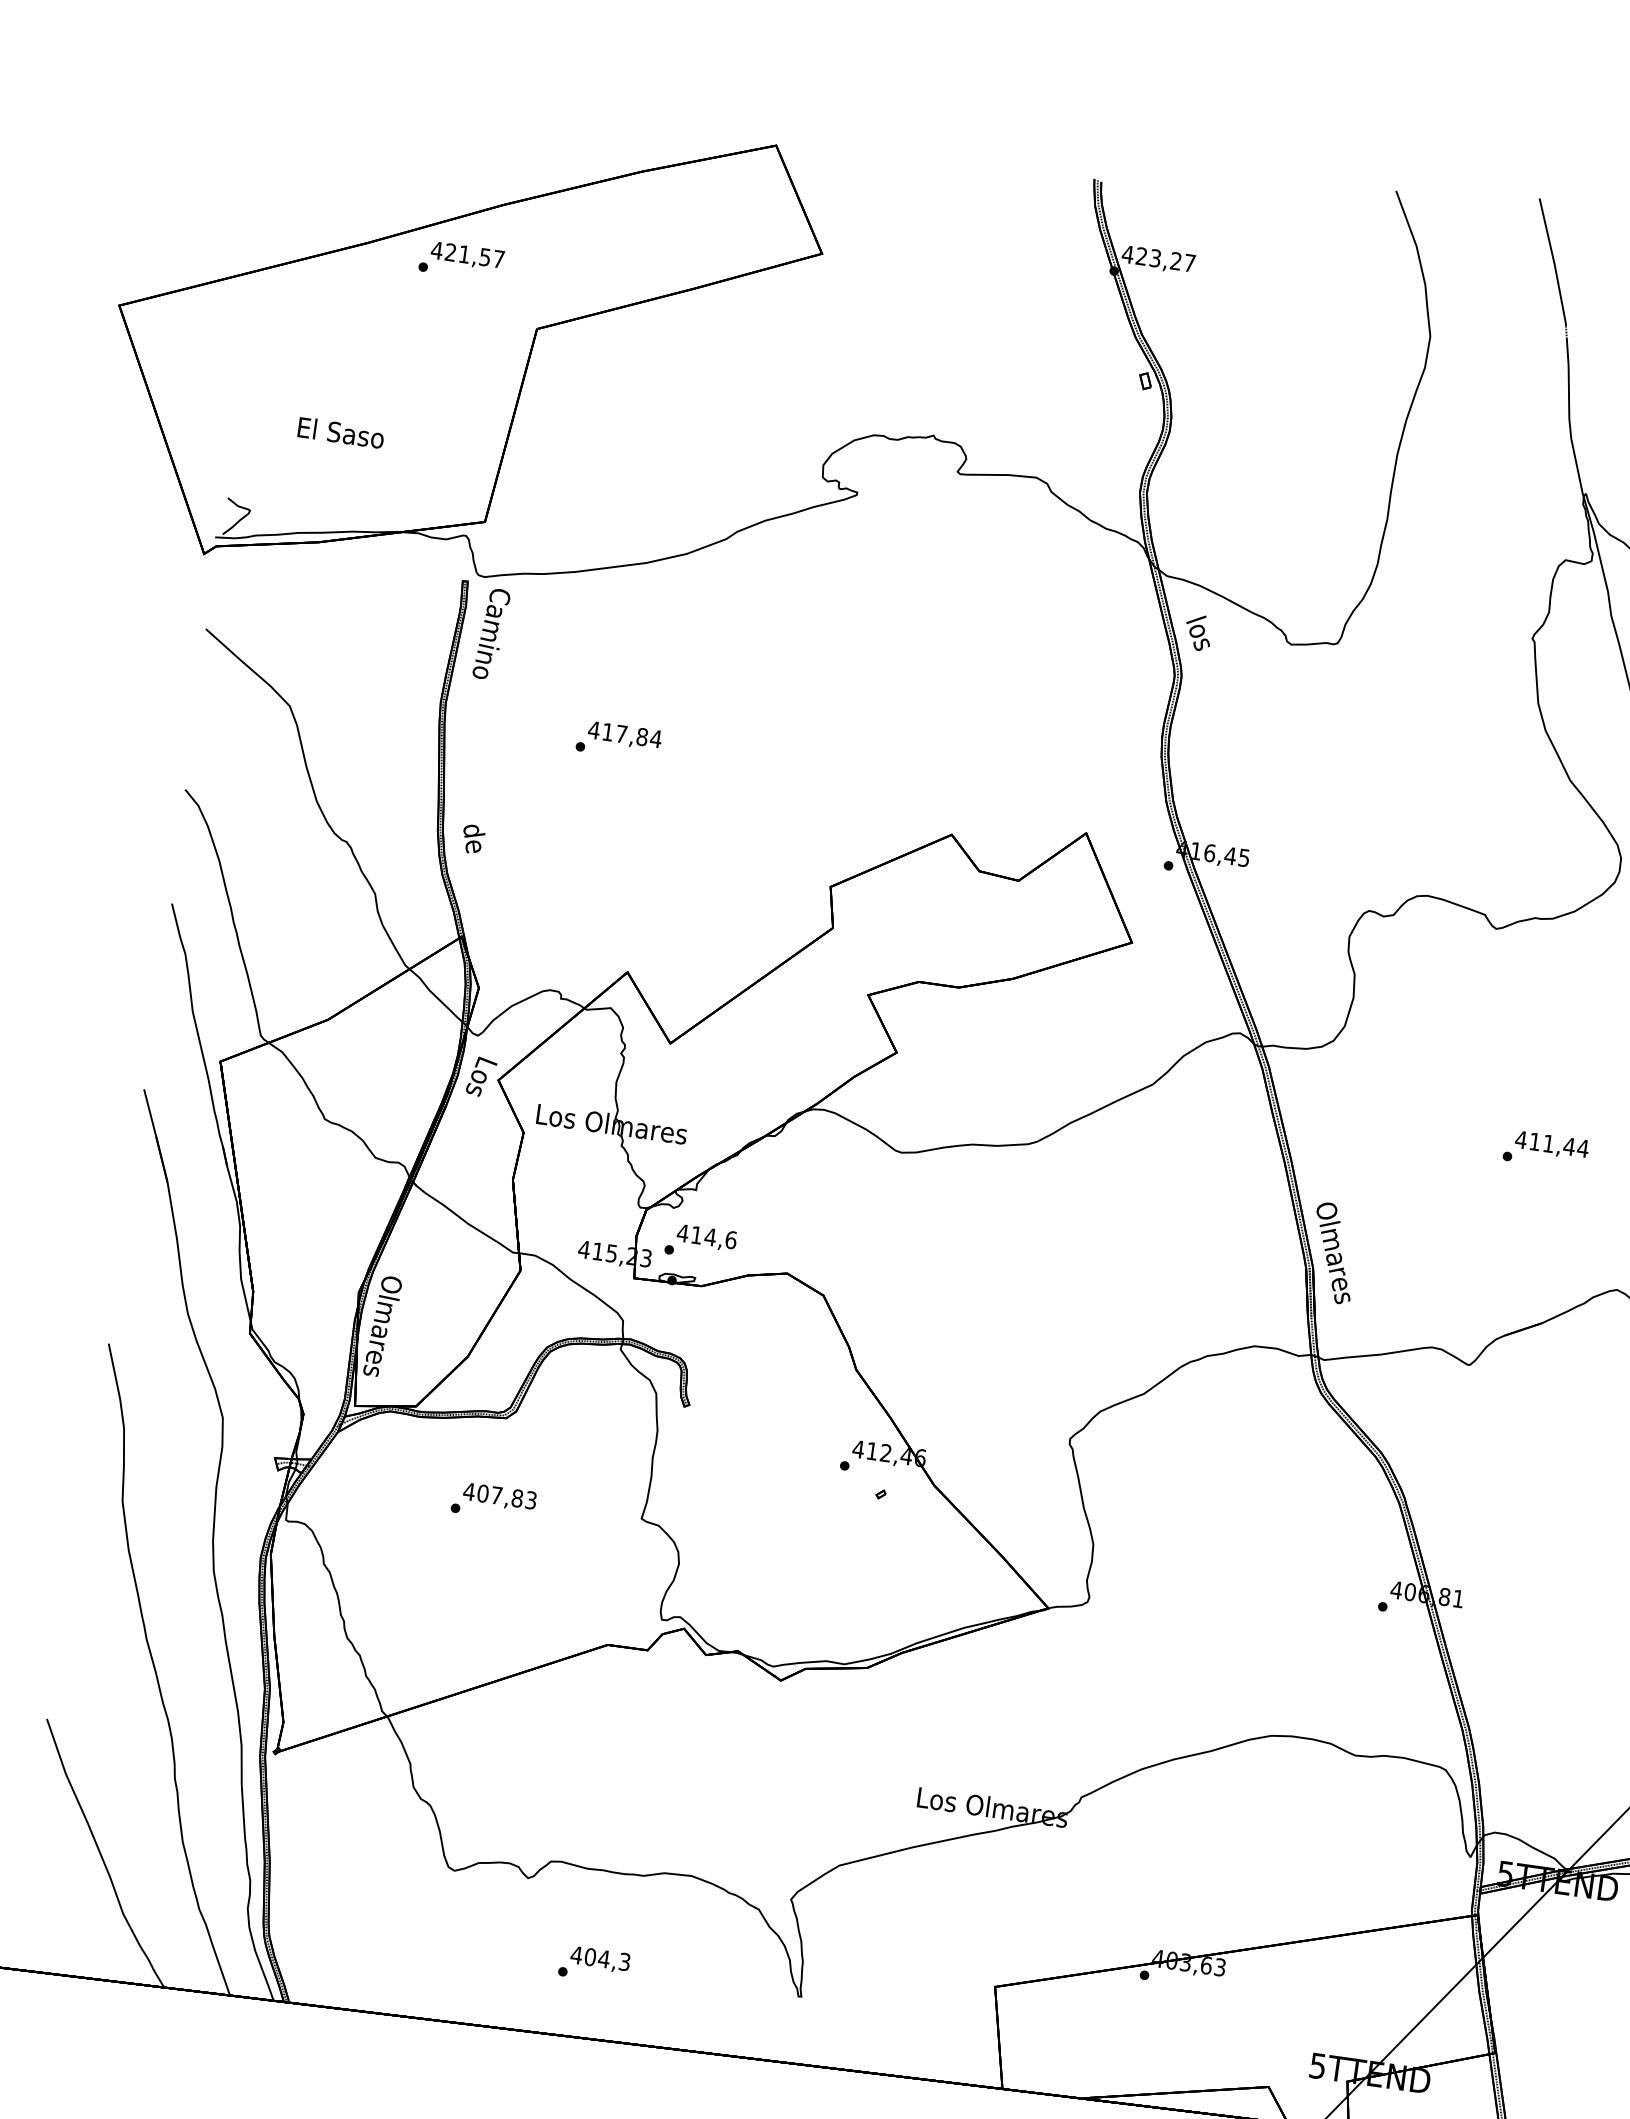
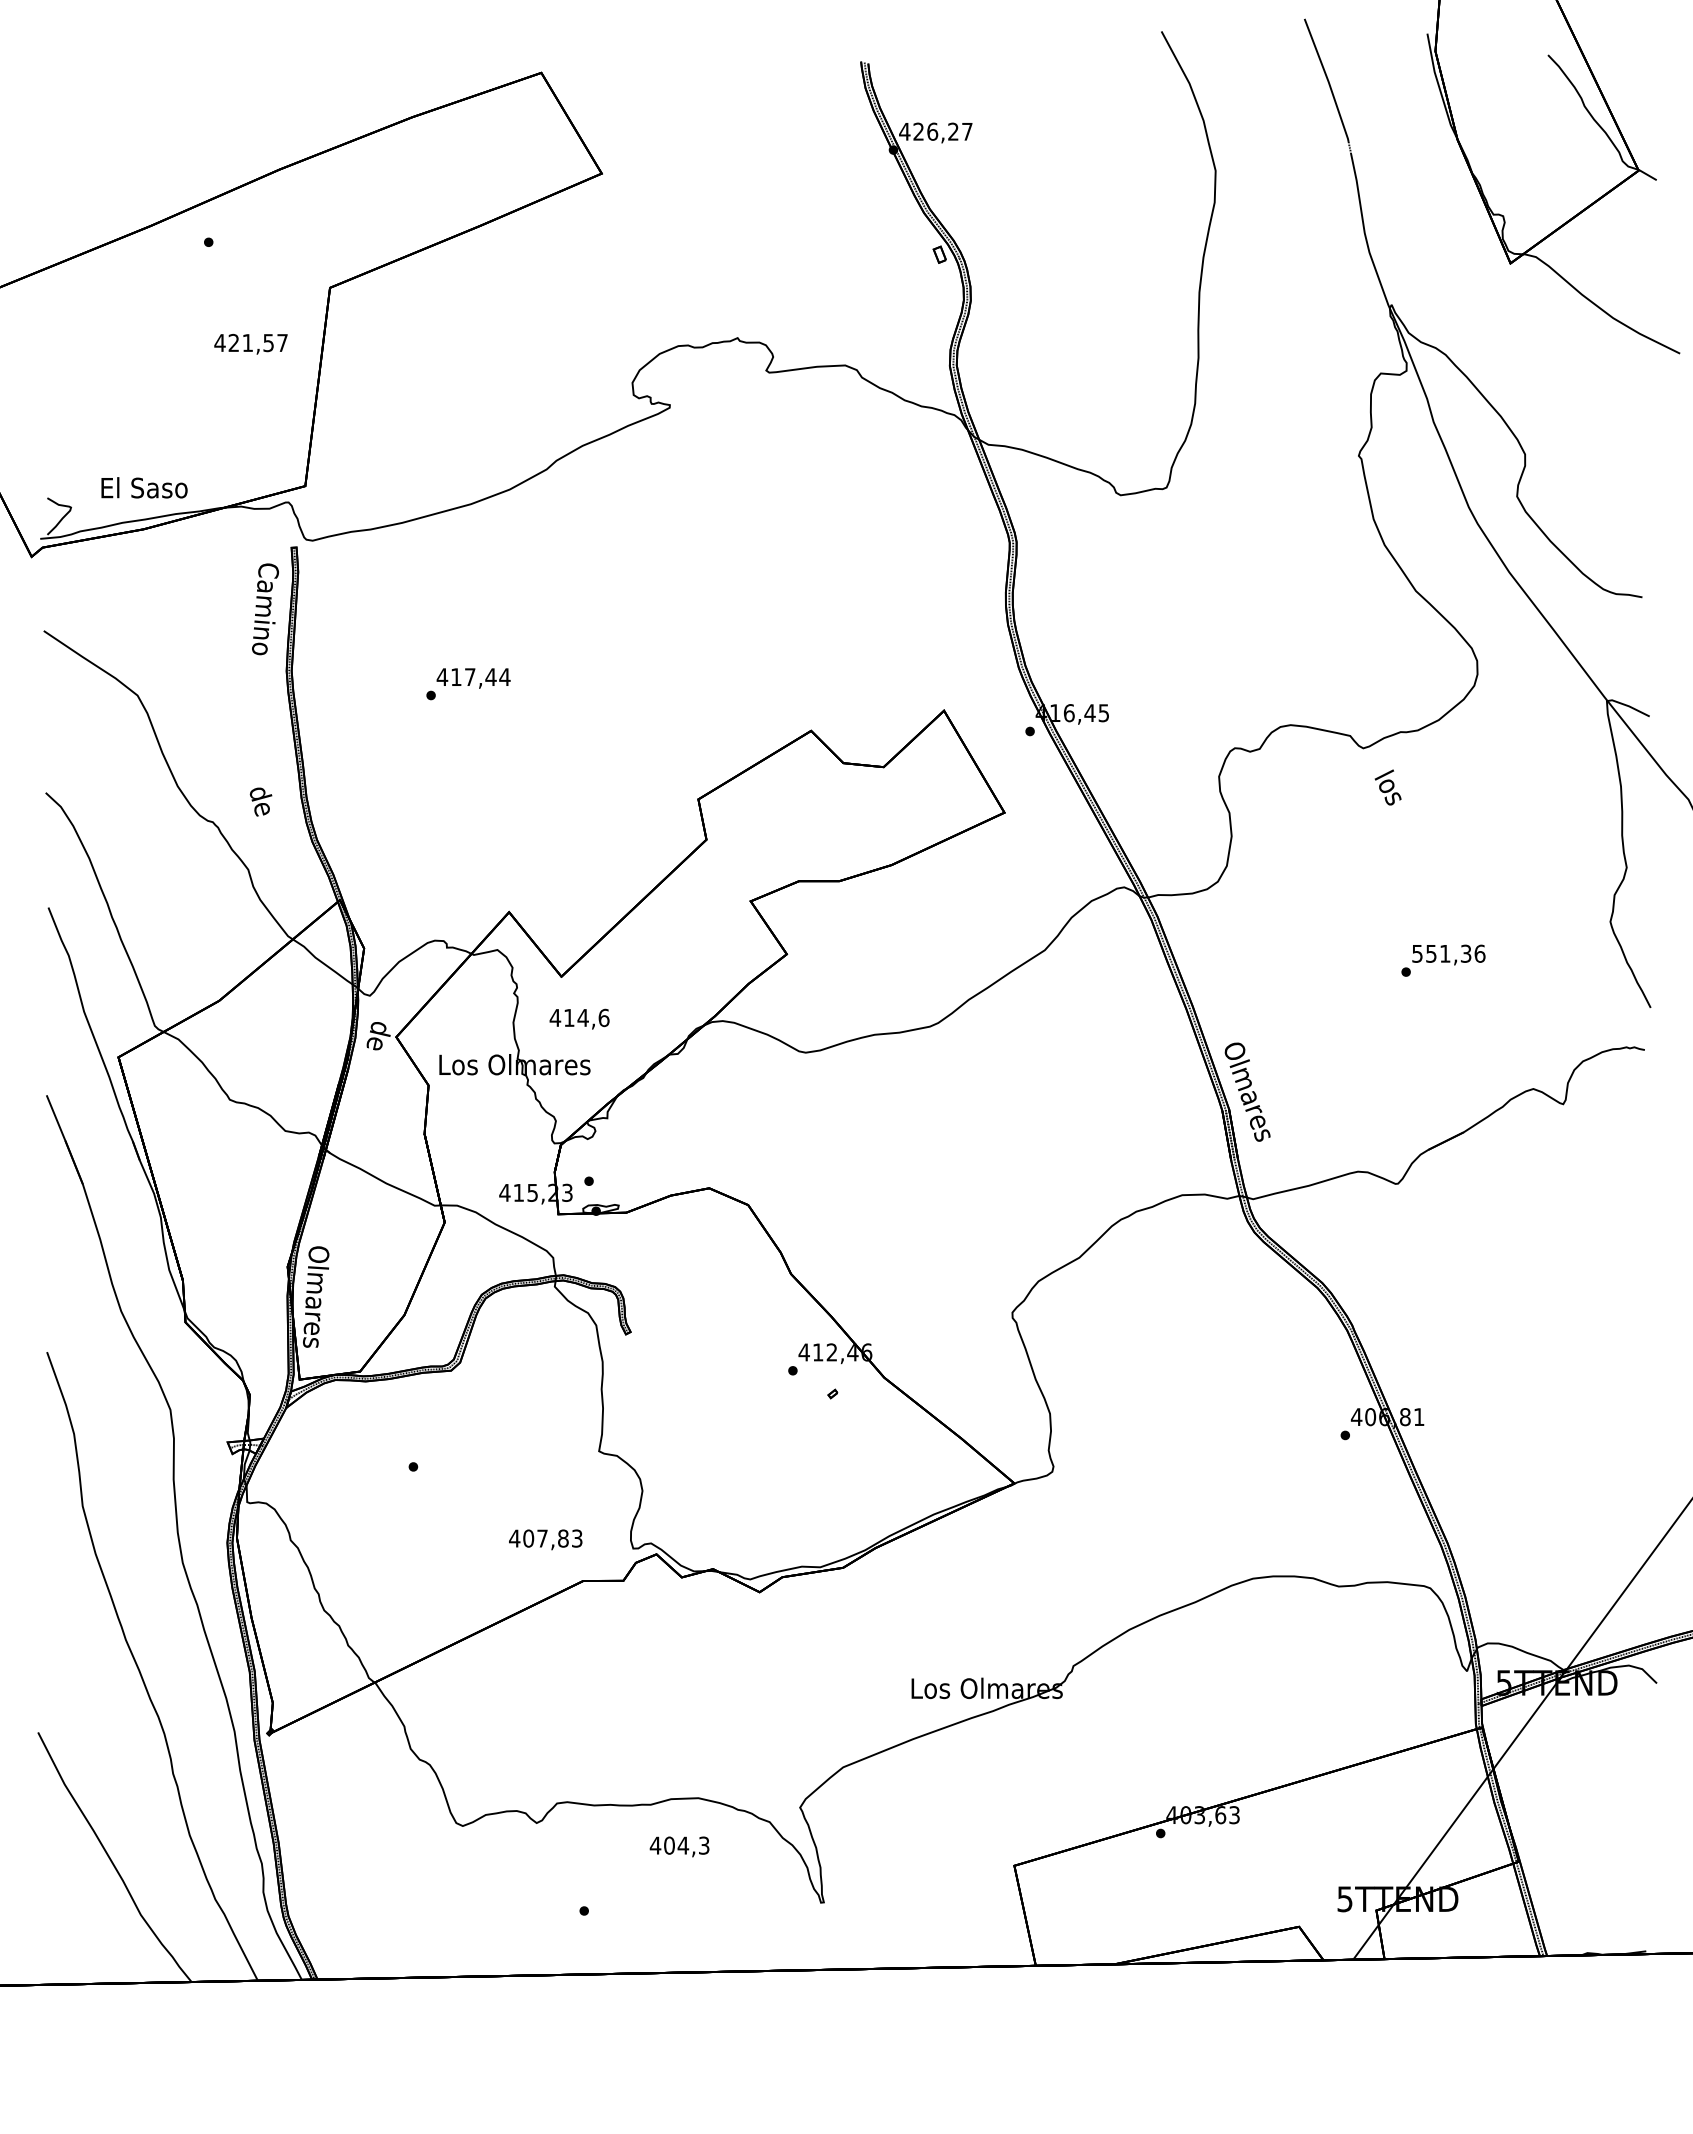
text: (466, 256) -> (250, 344), moved
text: (1155, 258) -> (932, 131), 423,27 -> 426,27
text: (341, 432) -> (144, 487), moved
text: (1197, 632) -> (1387, 787), moved
text: (491, 634) -> (265, 609), moved
text: (641, 737) -> (490, 677), 417,84 -> 417,44
text: (472, 838) -> (260, 801), moved
text: (480, 1077) -> (378, 1036), Los -> de
text: (1551, 1143) -> (1448, 953), 411,44 -> 551,36
text: (706, 1237) -> (579, 1018), moved
text: (499, 1496) -> (545, 1539), moved
text: (600, 1959) -> (679, 1846), moved

